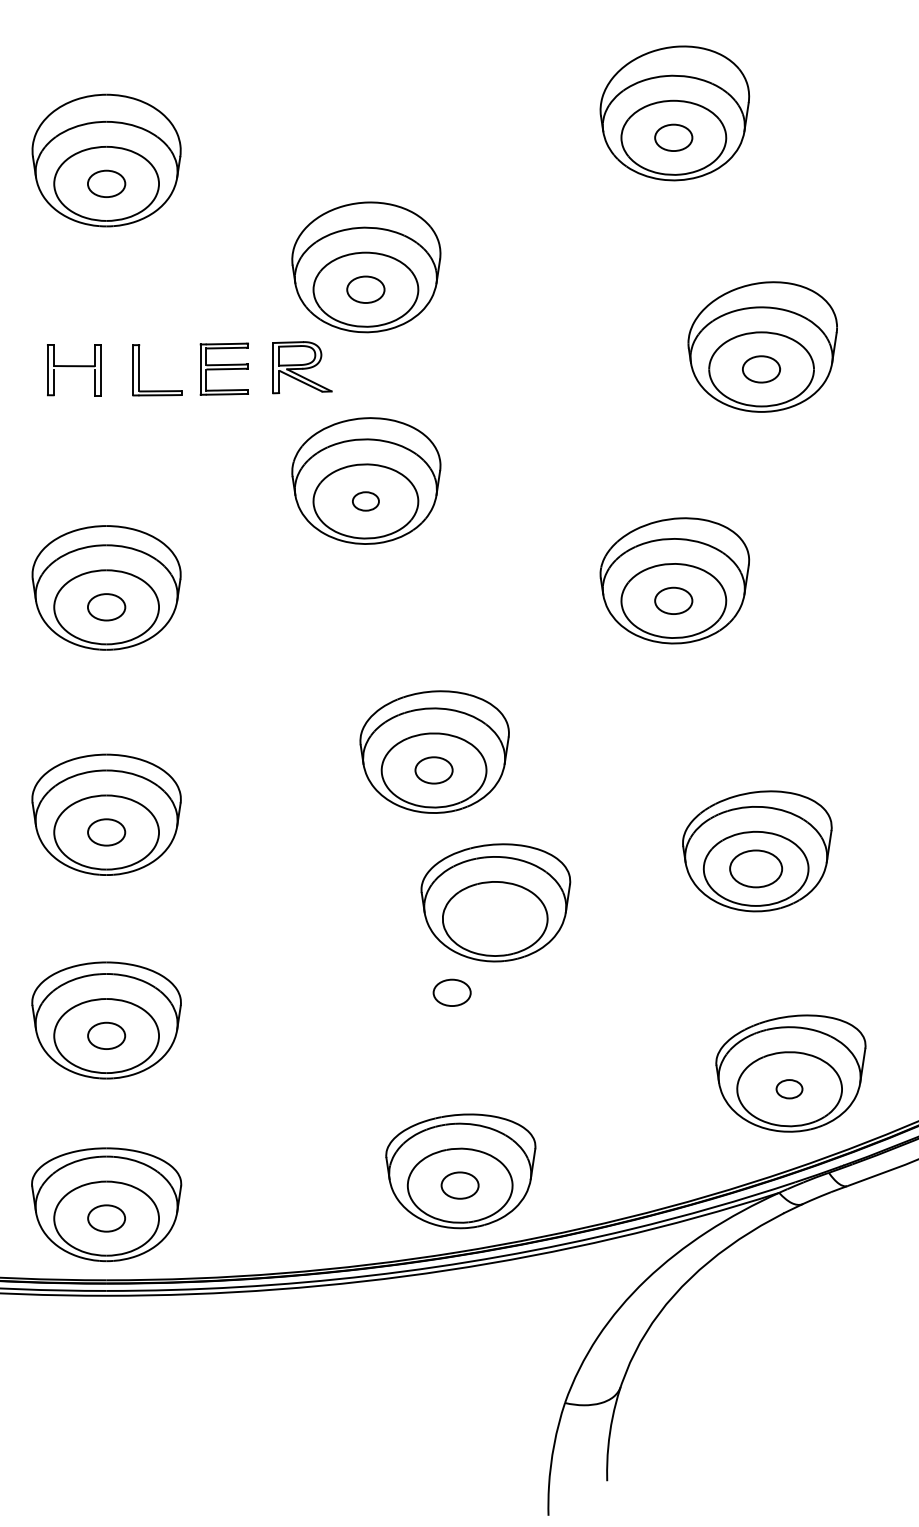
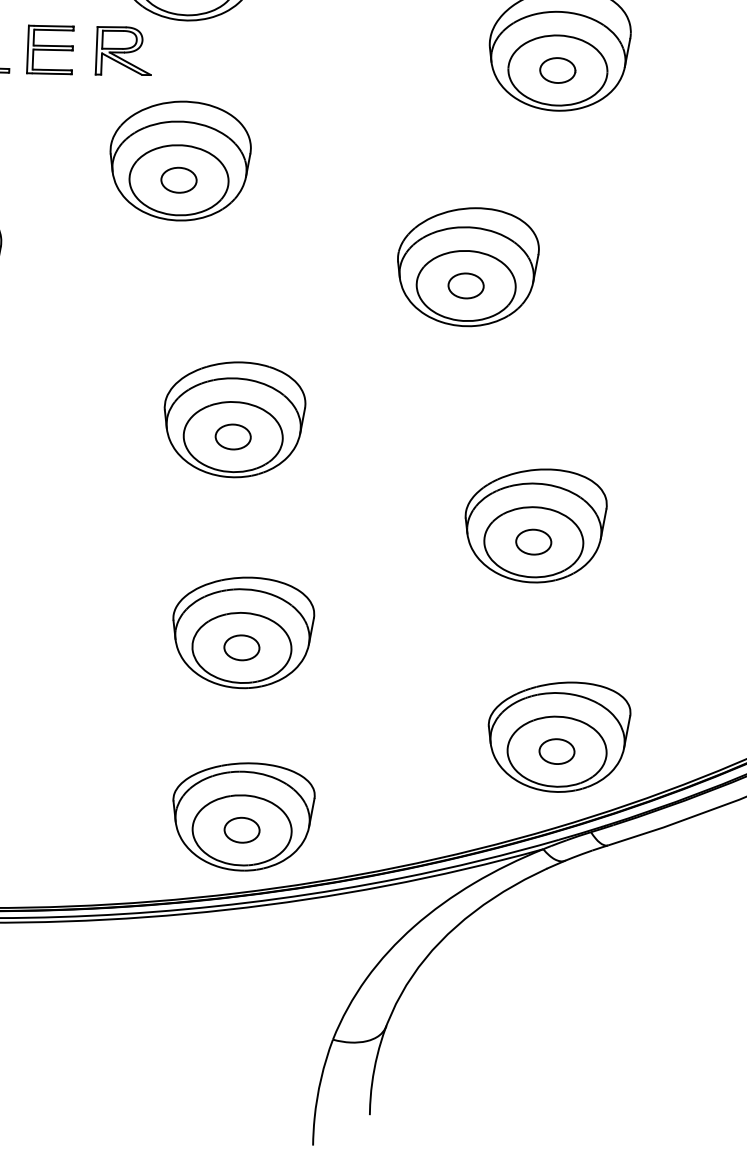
part: (365, 501) -> (178, 180), size x1.43
part: (755, 868) -> (533, 541), size x0.71
part: (495, 902) -> (242, 632), moved
part: (789, 1089) -> (556, 751), size x1.43

